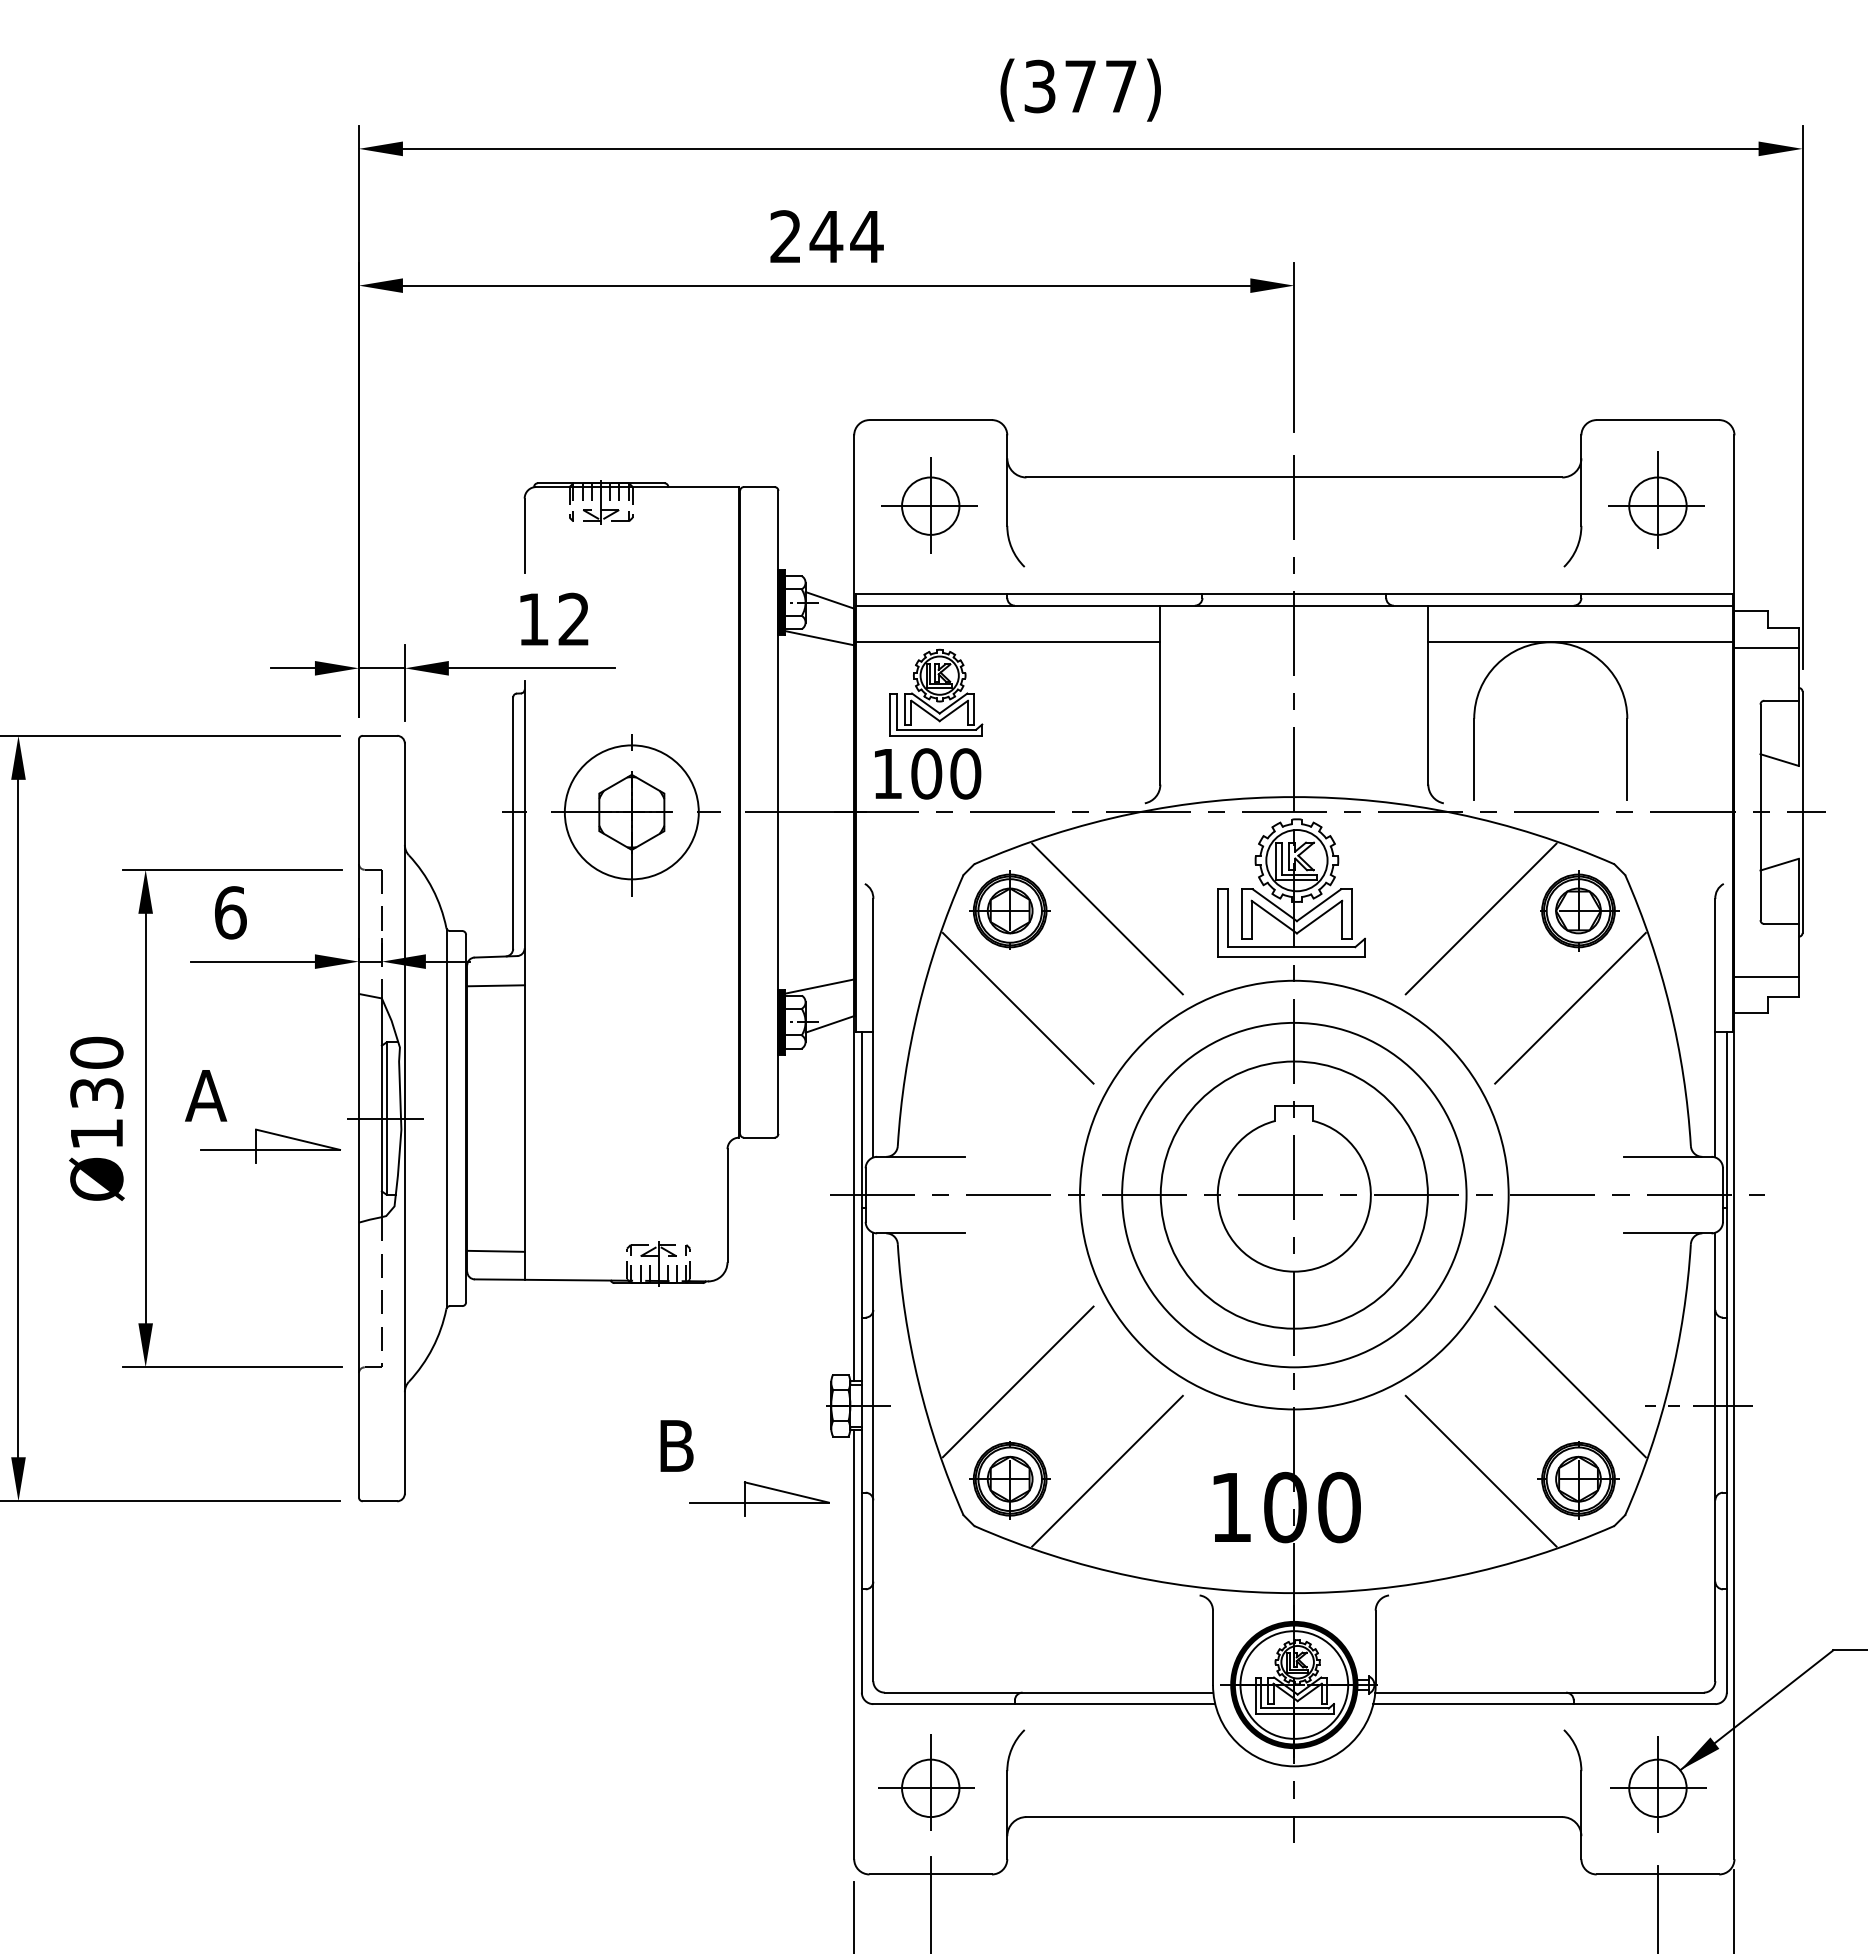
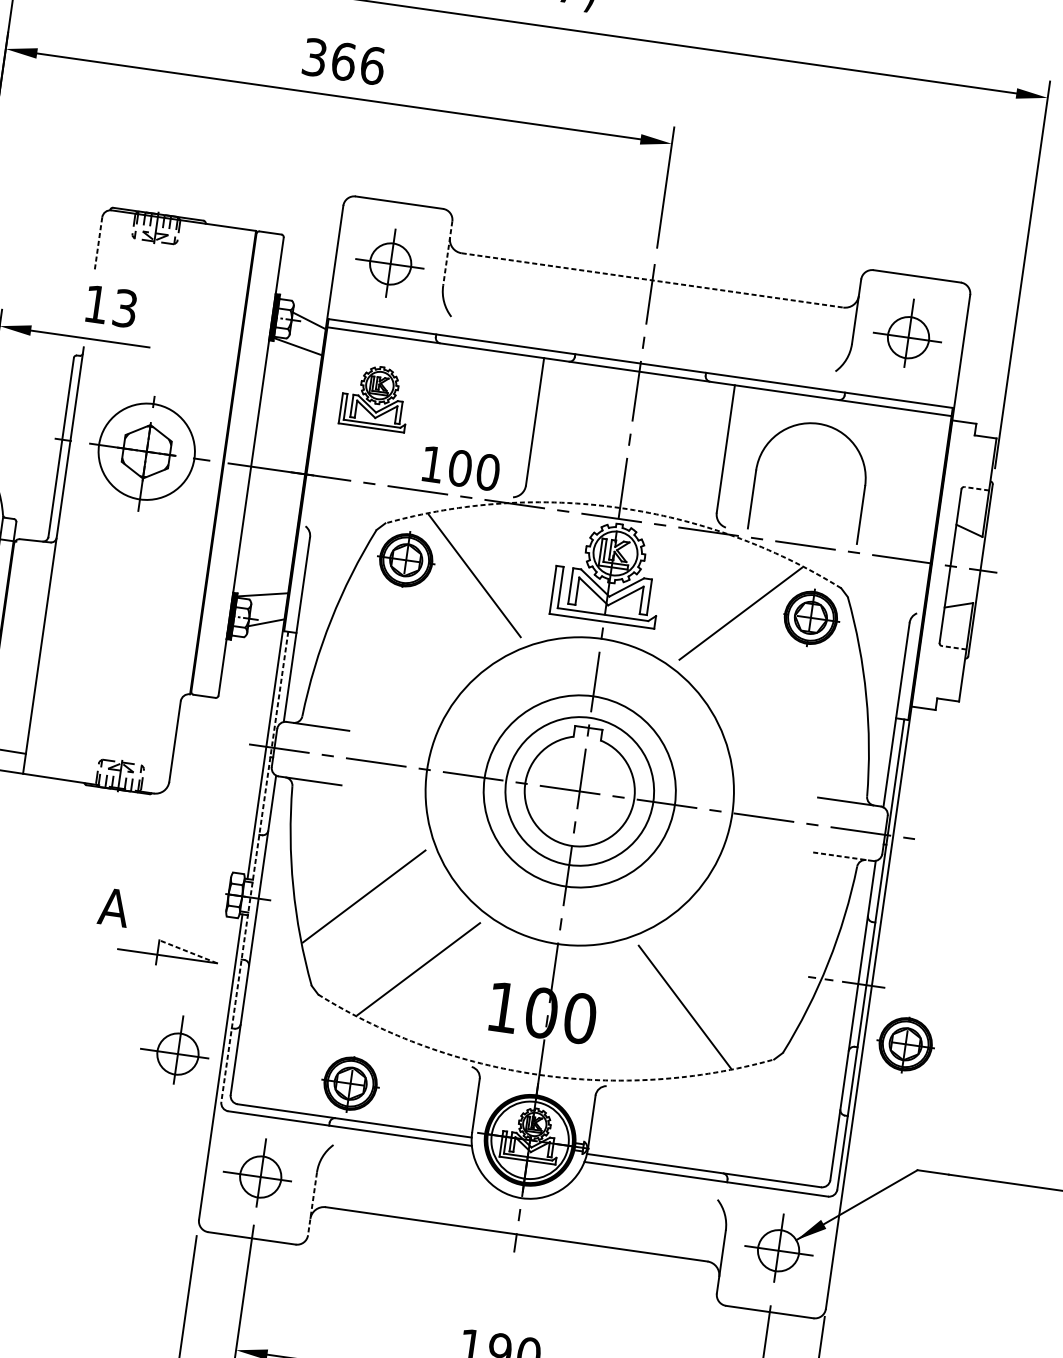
text: (826, 236) -> (343, 61), 244 -> 366
line: (1294, 477) -> (652, 280), solid -> dashed
line: (1007, 481) -> (447, 254), solid -> dashed
line: (524, 536) -> (98, 244), solid -> dashed
text: (573, 619) -> (124, 308), 12 -> 13
line: (1008, 642) -> (432, 368), removed
line: (1580, 642) -> (839, 426), removed
line: (1765, 647) -> (970, 449), removed
line: (1781, 700) -> (976, 488), solid -> dashed
text: (928, 773) -> (461, 468), moved
arc: (1294, 797) -> (620, 508), solid -> dashed
line: (1781, 924) -> (954, 648), solid -> dashed
line: (1765, 977) -> (937, 684), removed
line: (495, 985) -> (32, 561), removed
line: (1017, 1007) -> (401, 629), removed
line: (1570, 1007) -> (795, 685), removed
circle: (1294, 1194) -> (579, 791), size x0.6
line: (1667, 1233) -> (841, 856), solid -> dashed
line: (861, 1363) -> (254, 867), solid -> dashed
line: (1570, 1381) -> (757, 952), removed
text: (676, 1445) -> (114, 907), B -> A
part: (1009, 1480) -> (350, 1084), moved
part: (1578, 1480) -> (905, 1045), moved
line: (786, 1492) -> (187, 951), solid -> dashed
arc: (1294, 1593) -> (539, 1075), solid -> dashed
part: (788, 1629) -> (175, 1049), added
line: (1007, 1815) -> (312, 1204), solid -> dashed

